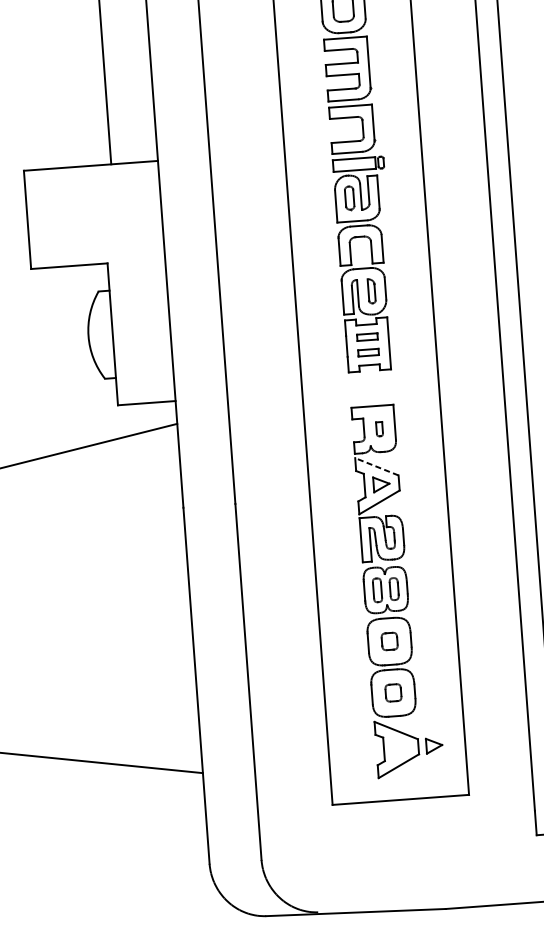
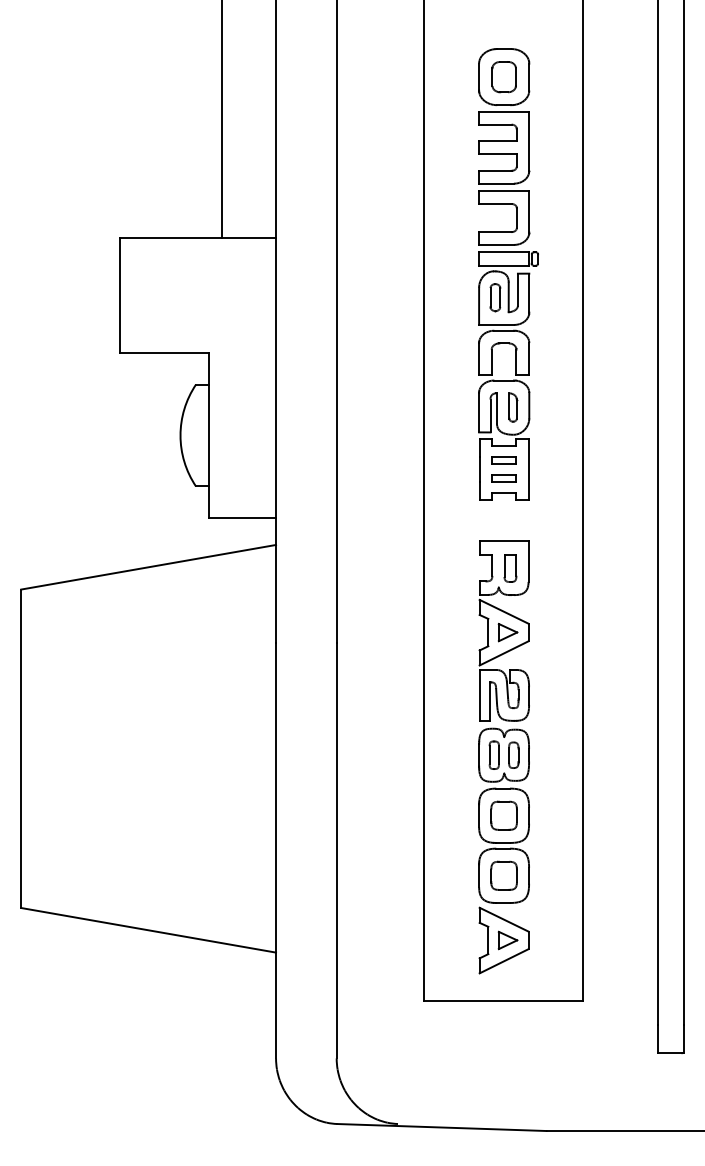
part: (379, 429) -> (510, 568), size x1.67
line: (376, 466) -> (503, 611), dashed -> solid
part: (389, 641) -> (503, 815), size x1.43
part: (392, 692) -> (503, 875), size x1.43
part: (433, 745) -> (507, 940), moved

